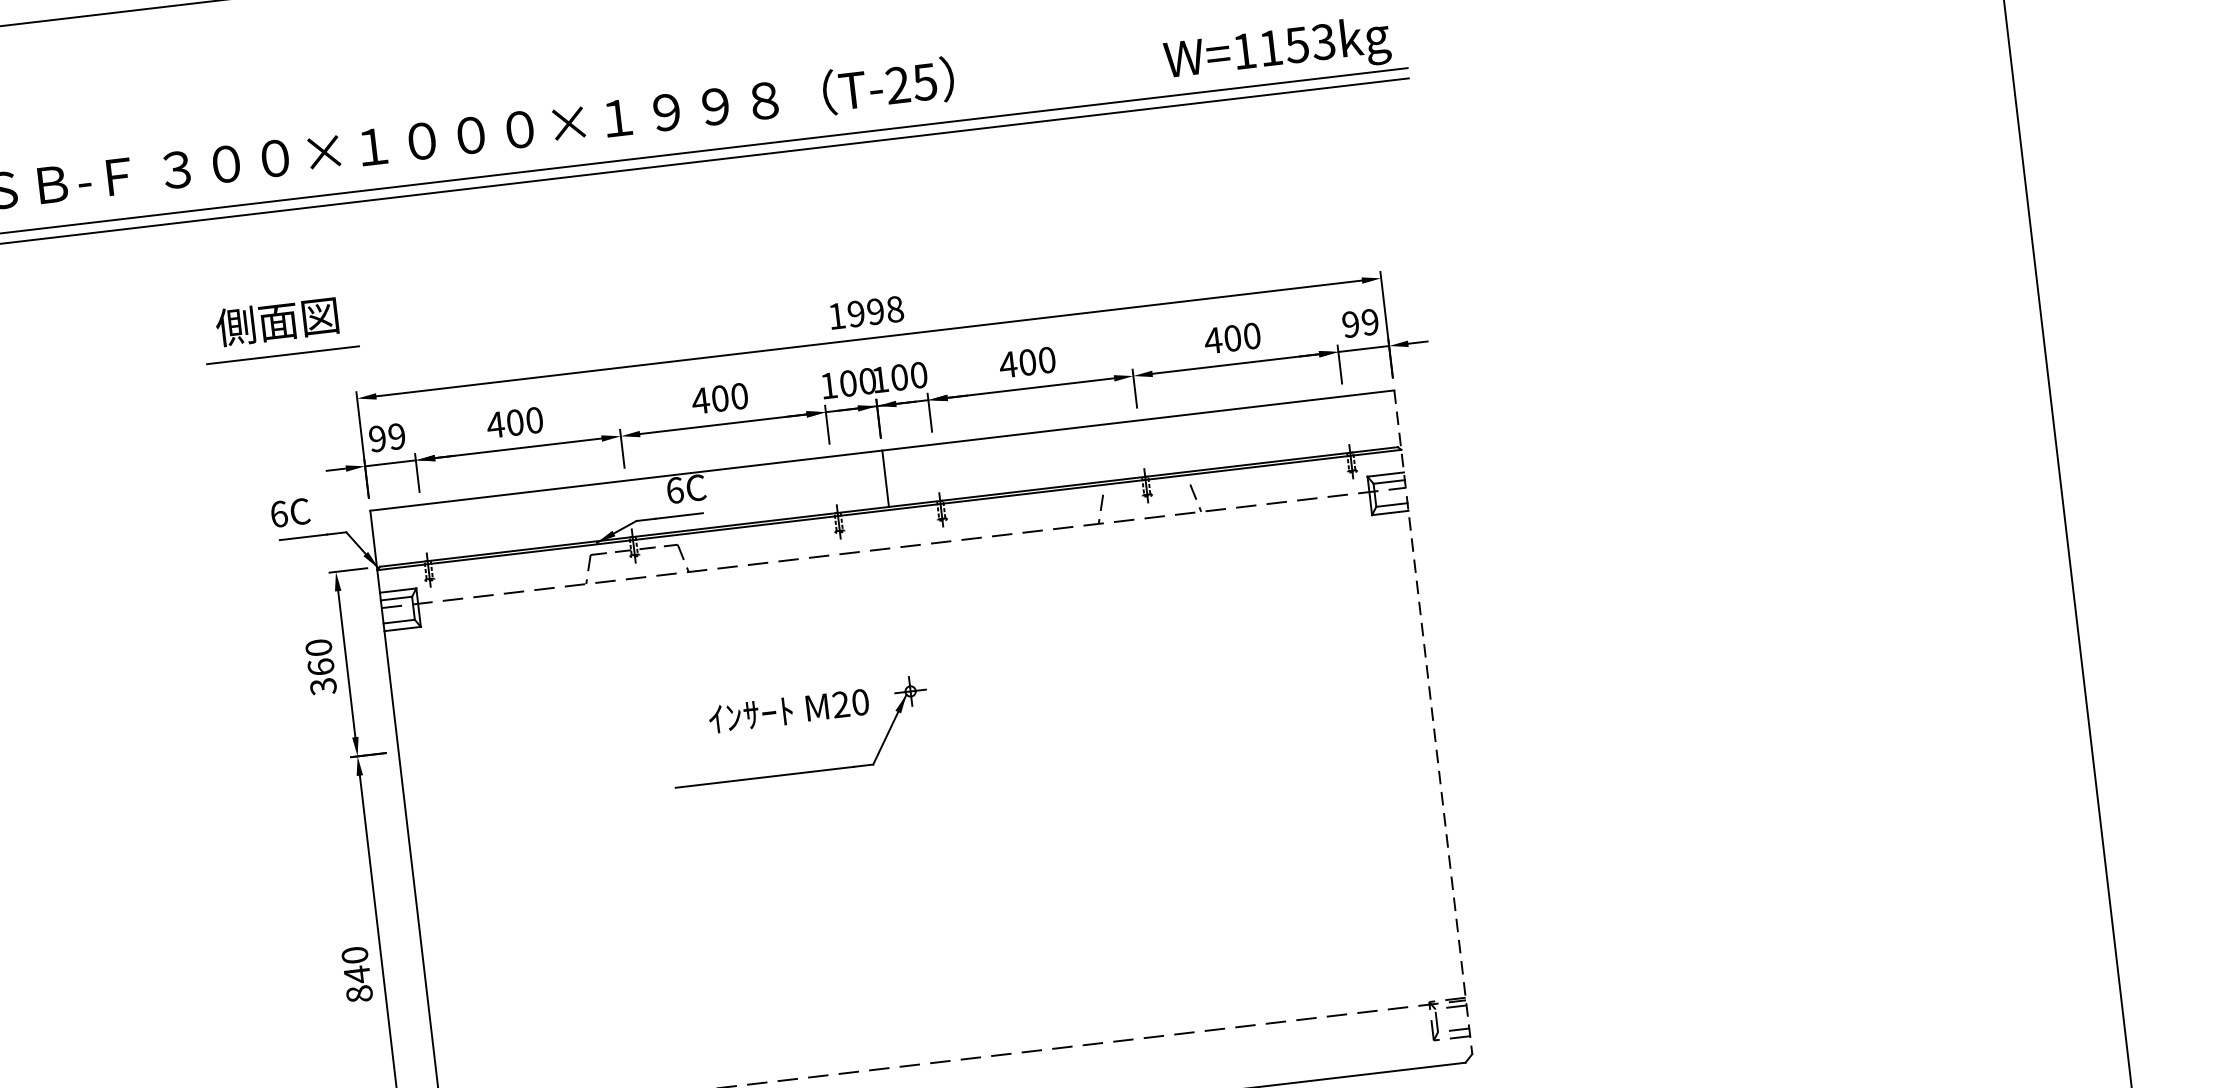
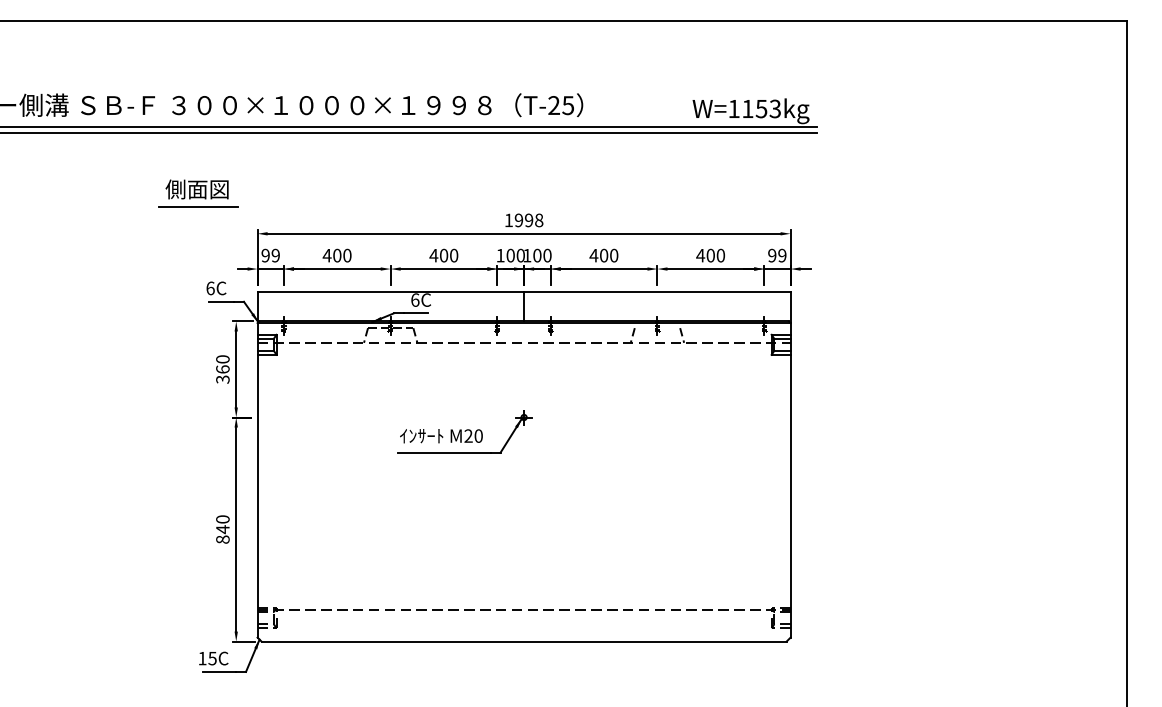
part: (280, 329) -> (198, 193), moved
text: (789, 711) -> (441, 436), moved
line: (1433, 721) -> (790, 464), dashed -> solid

